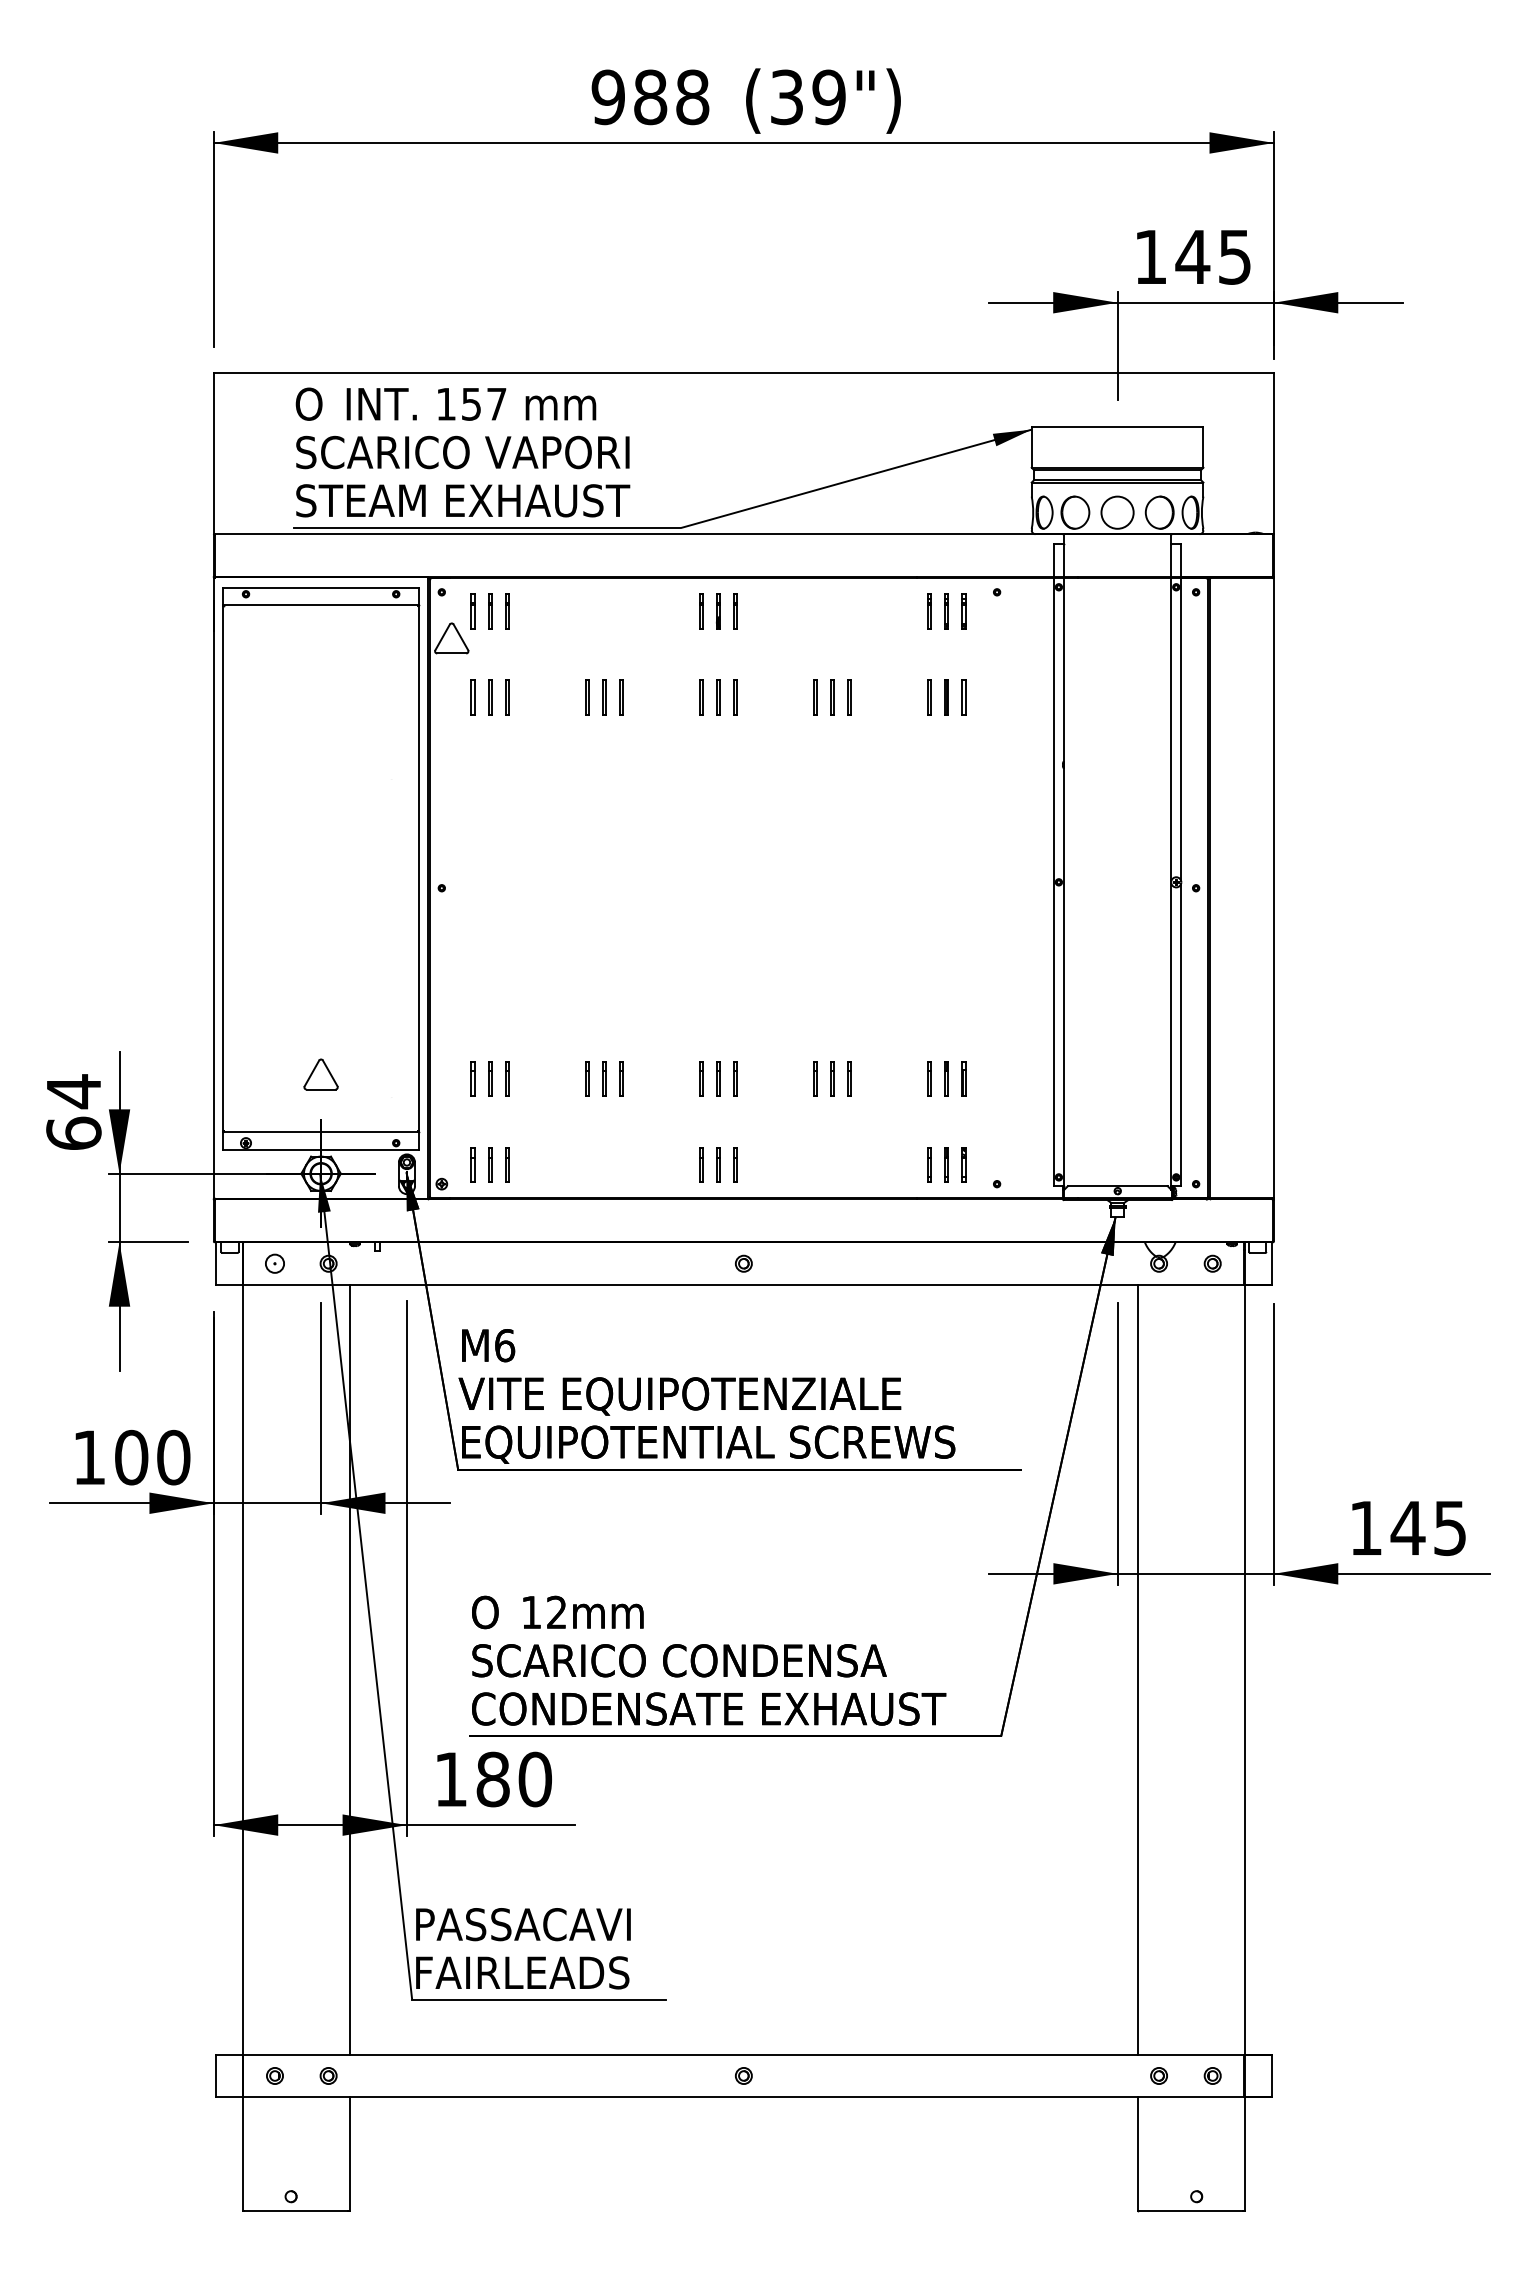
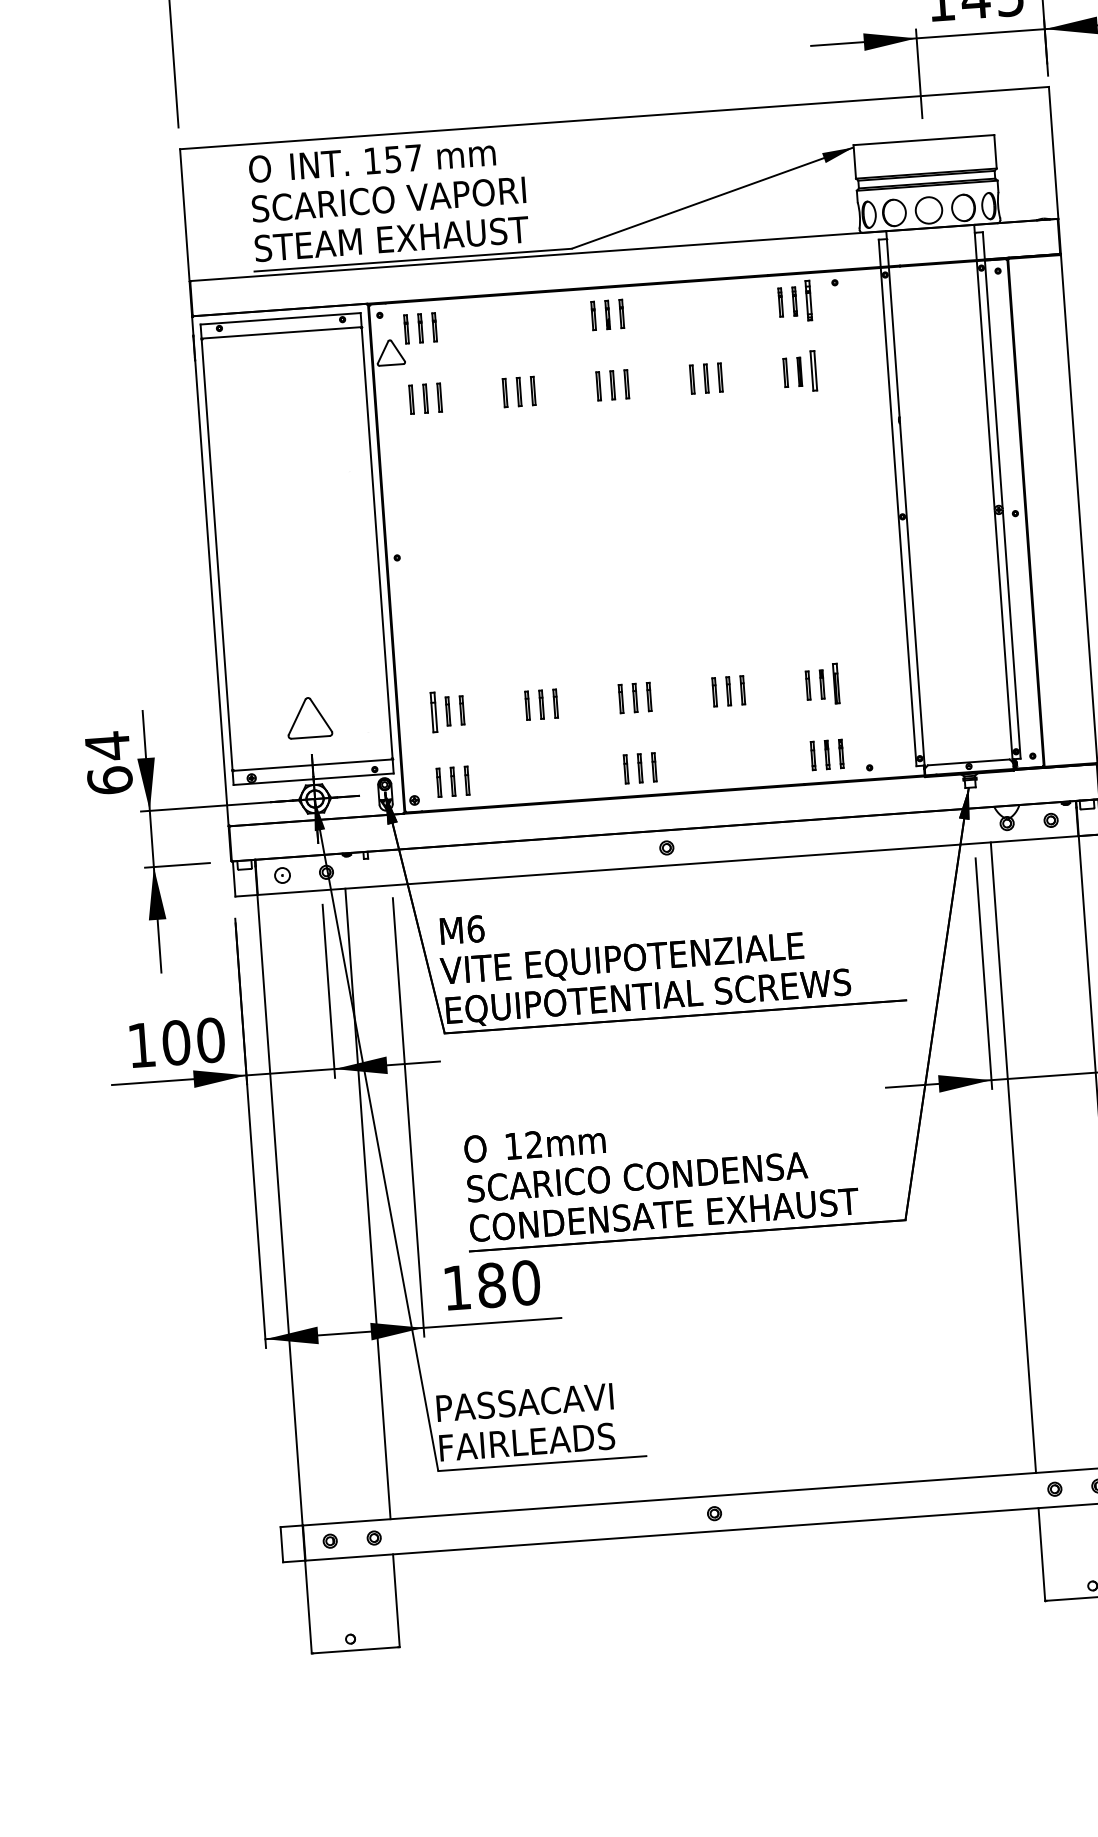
part: (963, 611) -> (808, 300), size x1.4
part: (963, 697) -> (813, 370), size x1.4
part: (320, 1074) -> (308, 717), size x1.6
part: (472, 1078) -> (433, 712), size x1.4
part: (963, 1078) -> (835, 683), size x1.4

